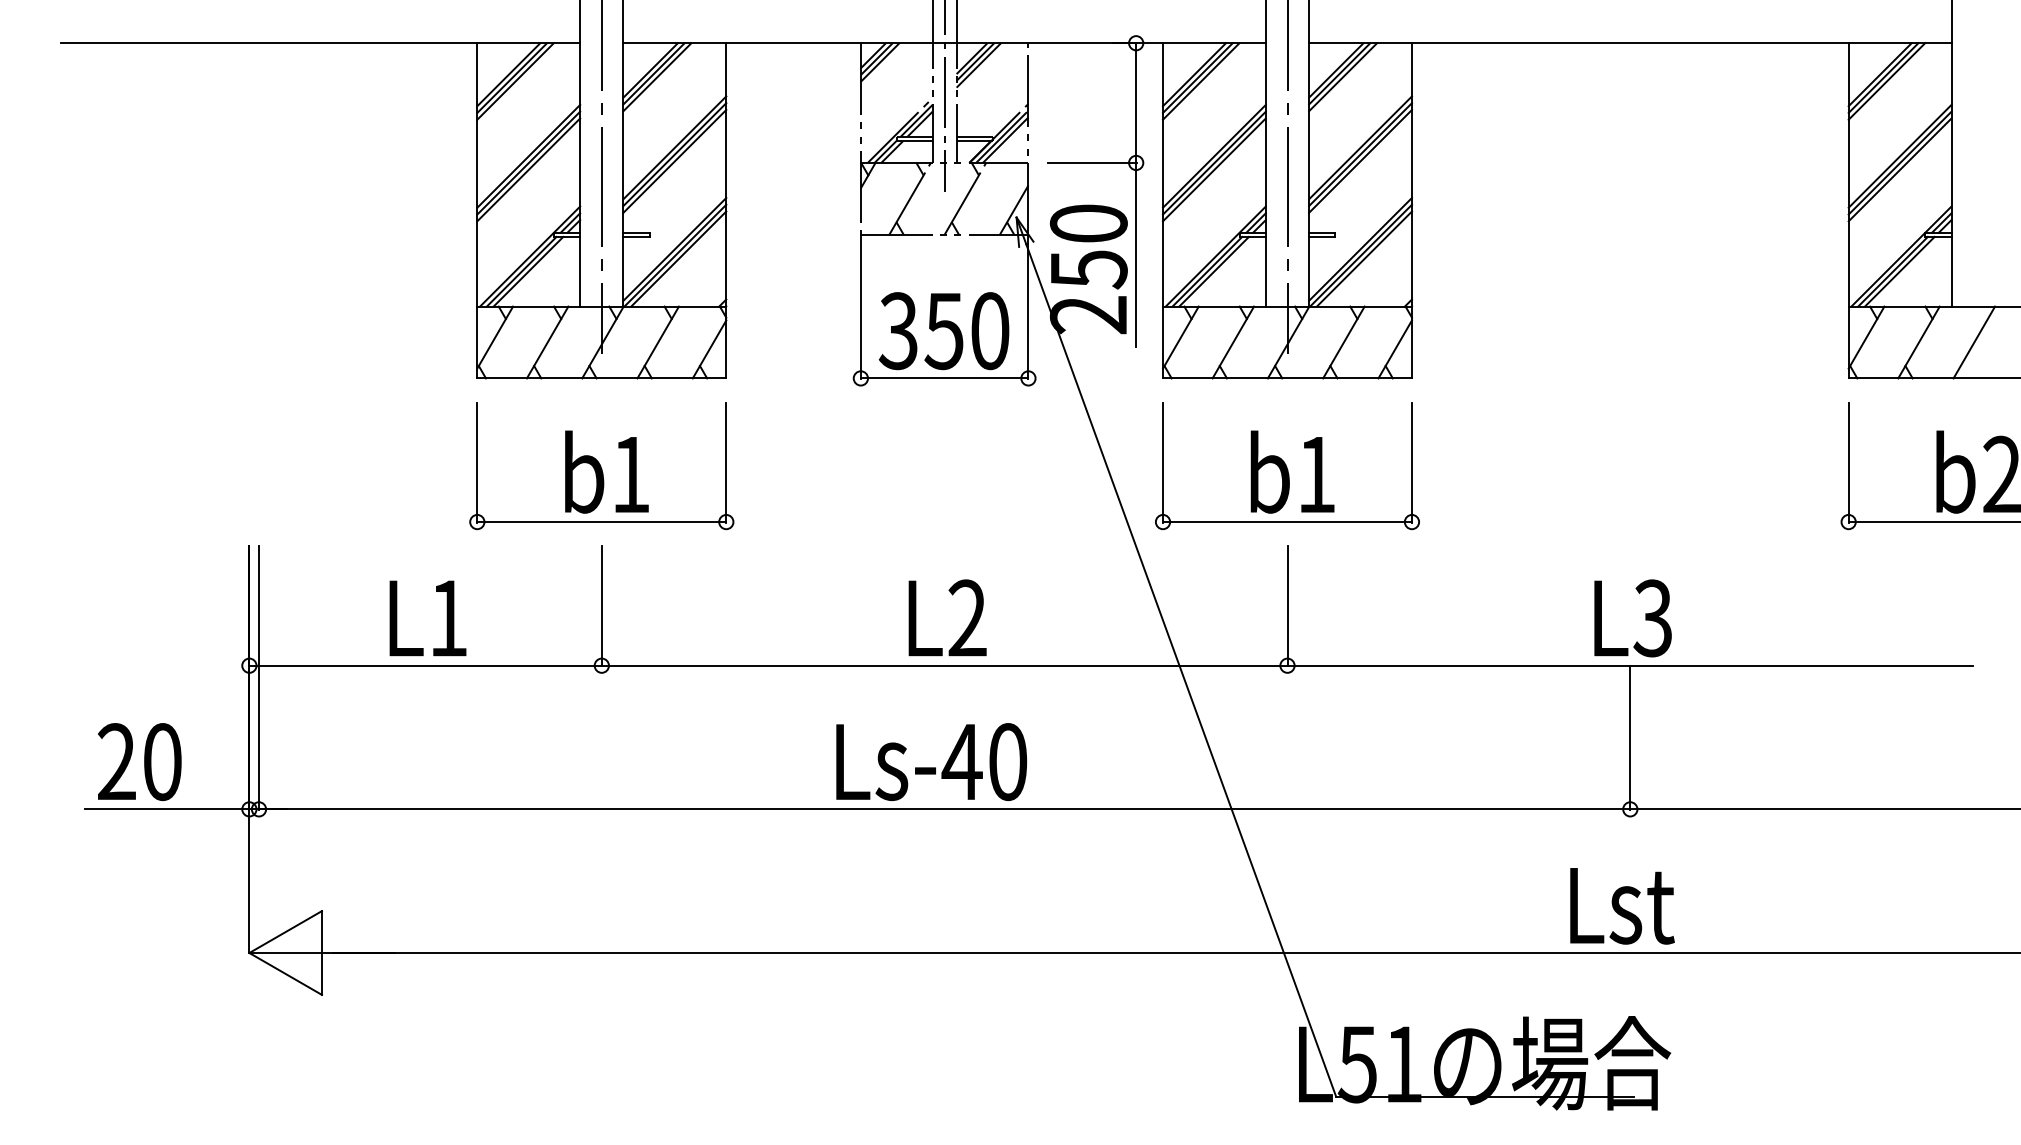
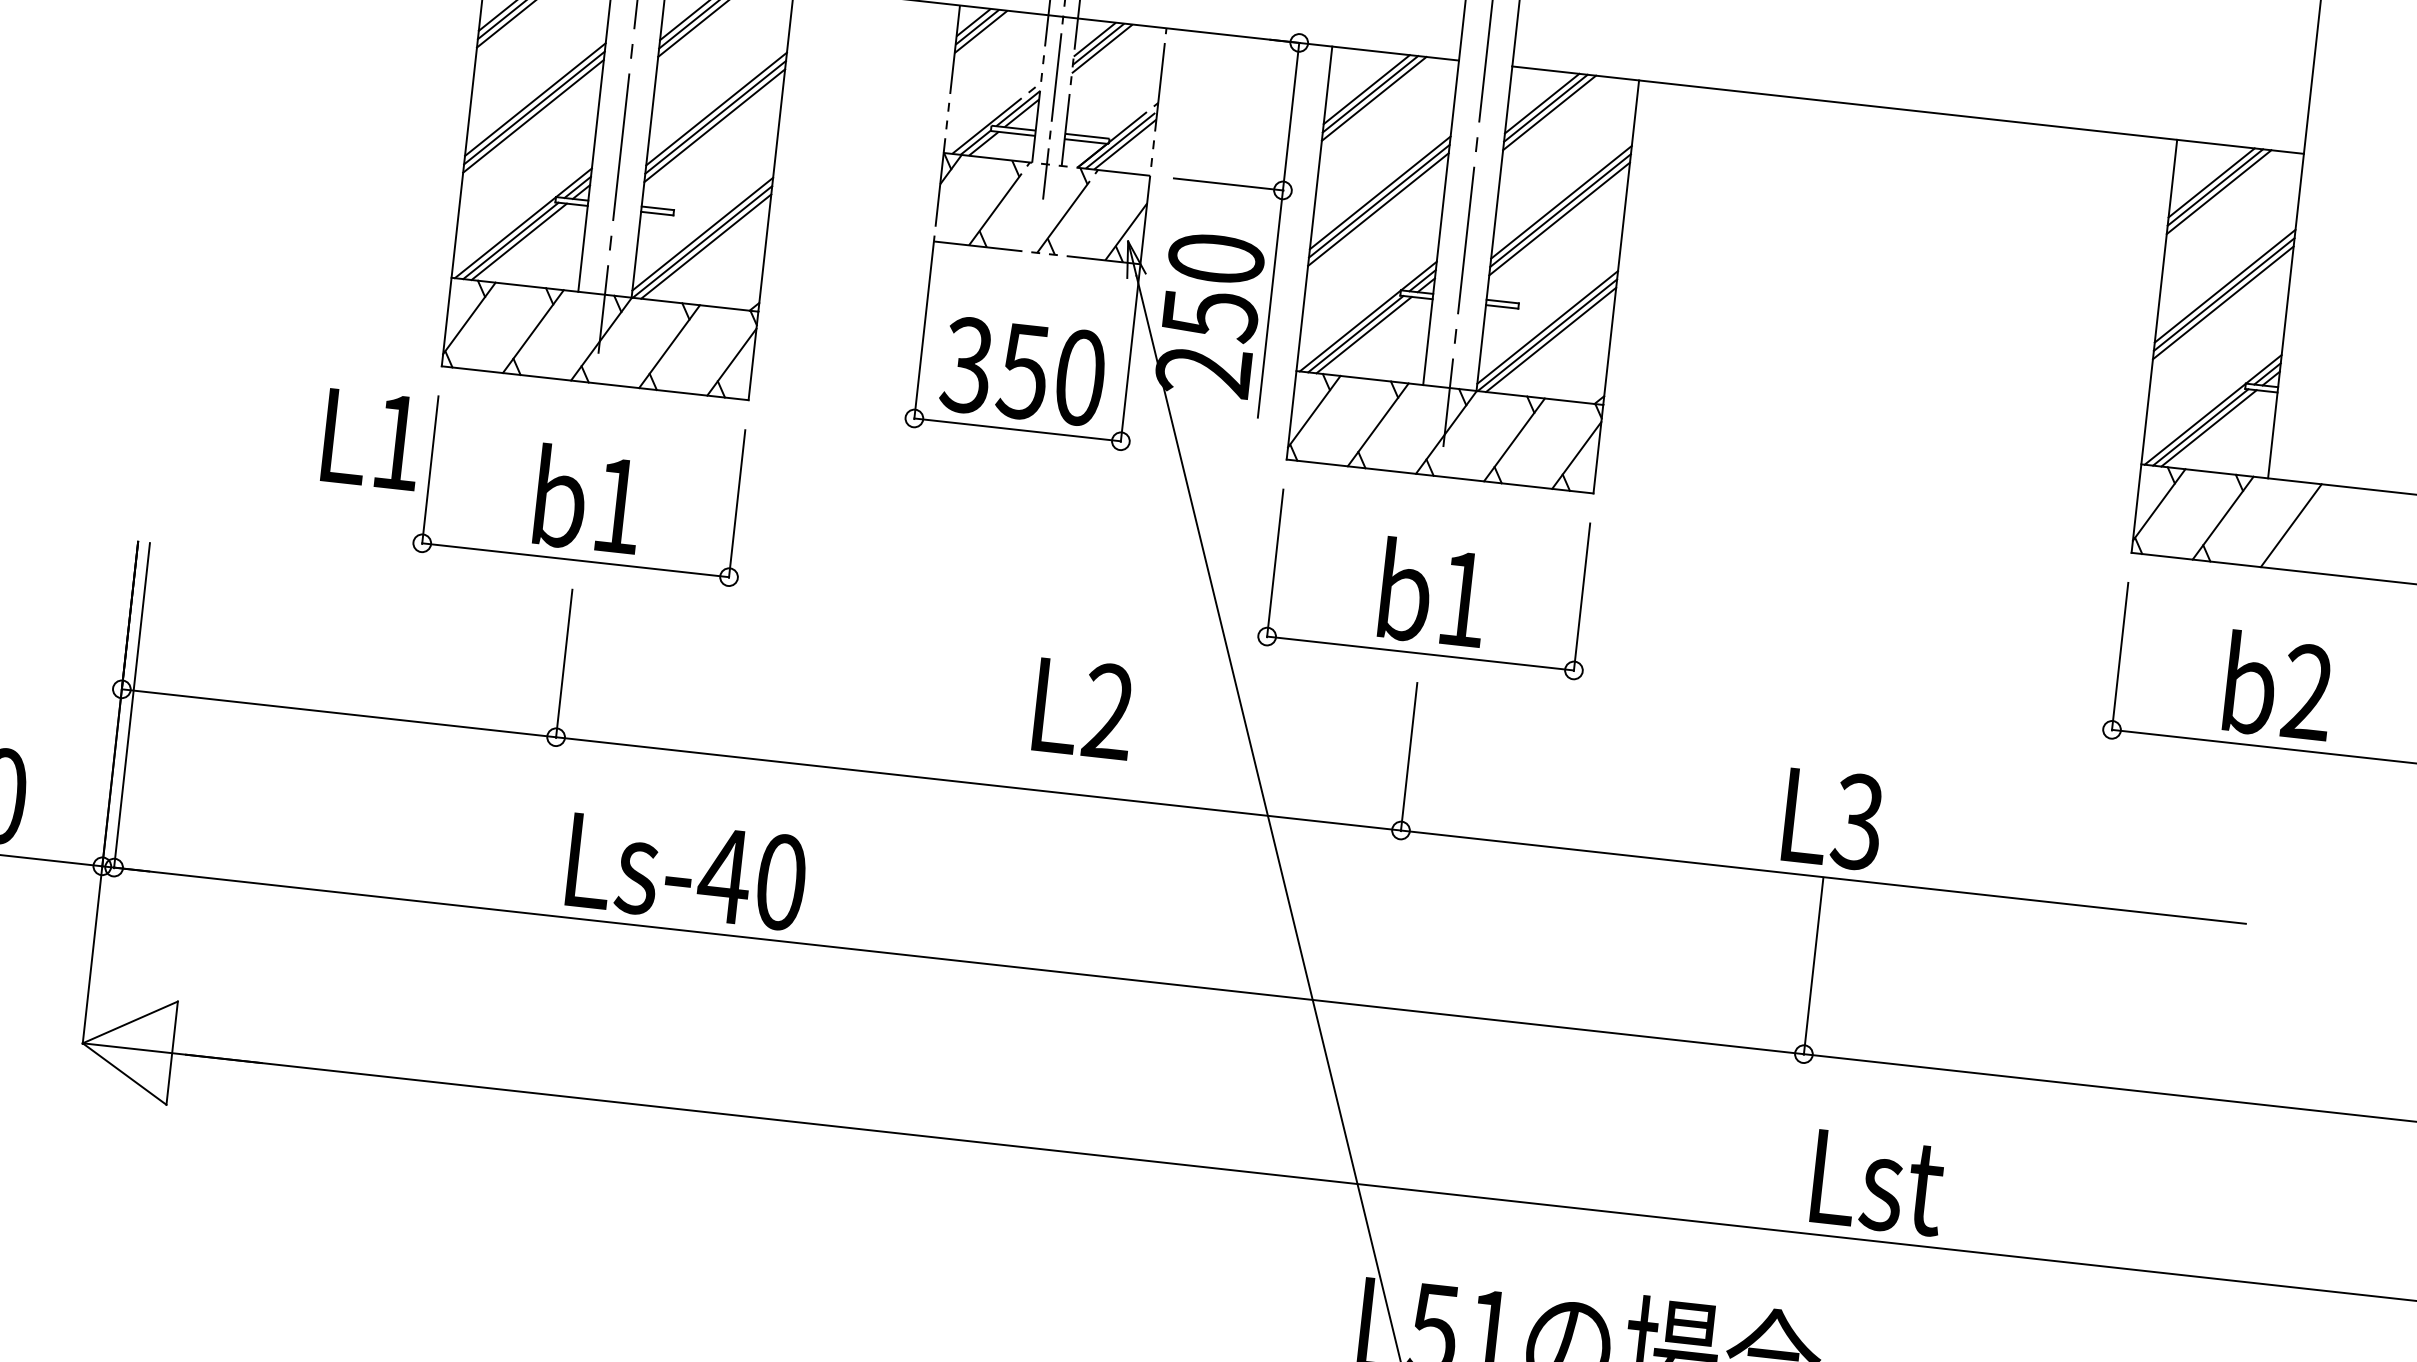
text: (947, 617) -> (1084, 707), moved
text: (427, 618) -> (371, 439), moved
text: (931, 761) -> (686, 871), moved
text: (1622, 906) -> (1878, 1183), moved

